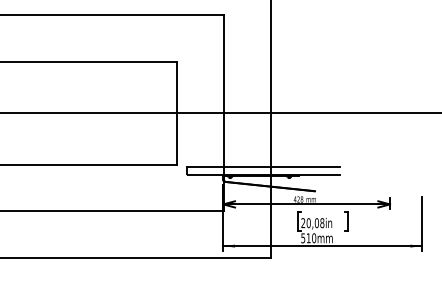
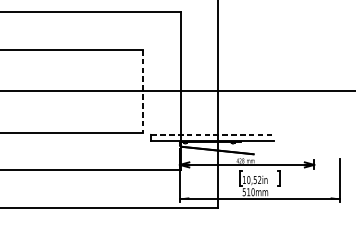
line: (177, 113) -> (142, 91), solid -> dashed
line: (264, 166) -> (213, 134), solid -> dashed
text: (312, 223) -> (251, 180), 20,08in -> 10,52in

